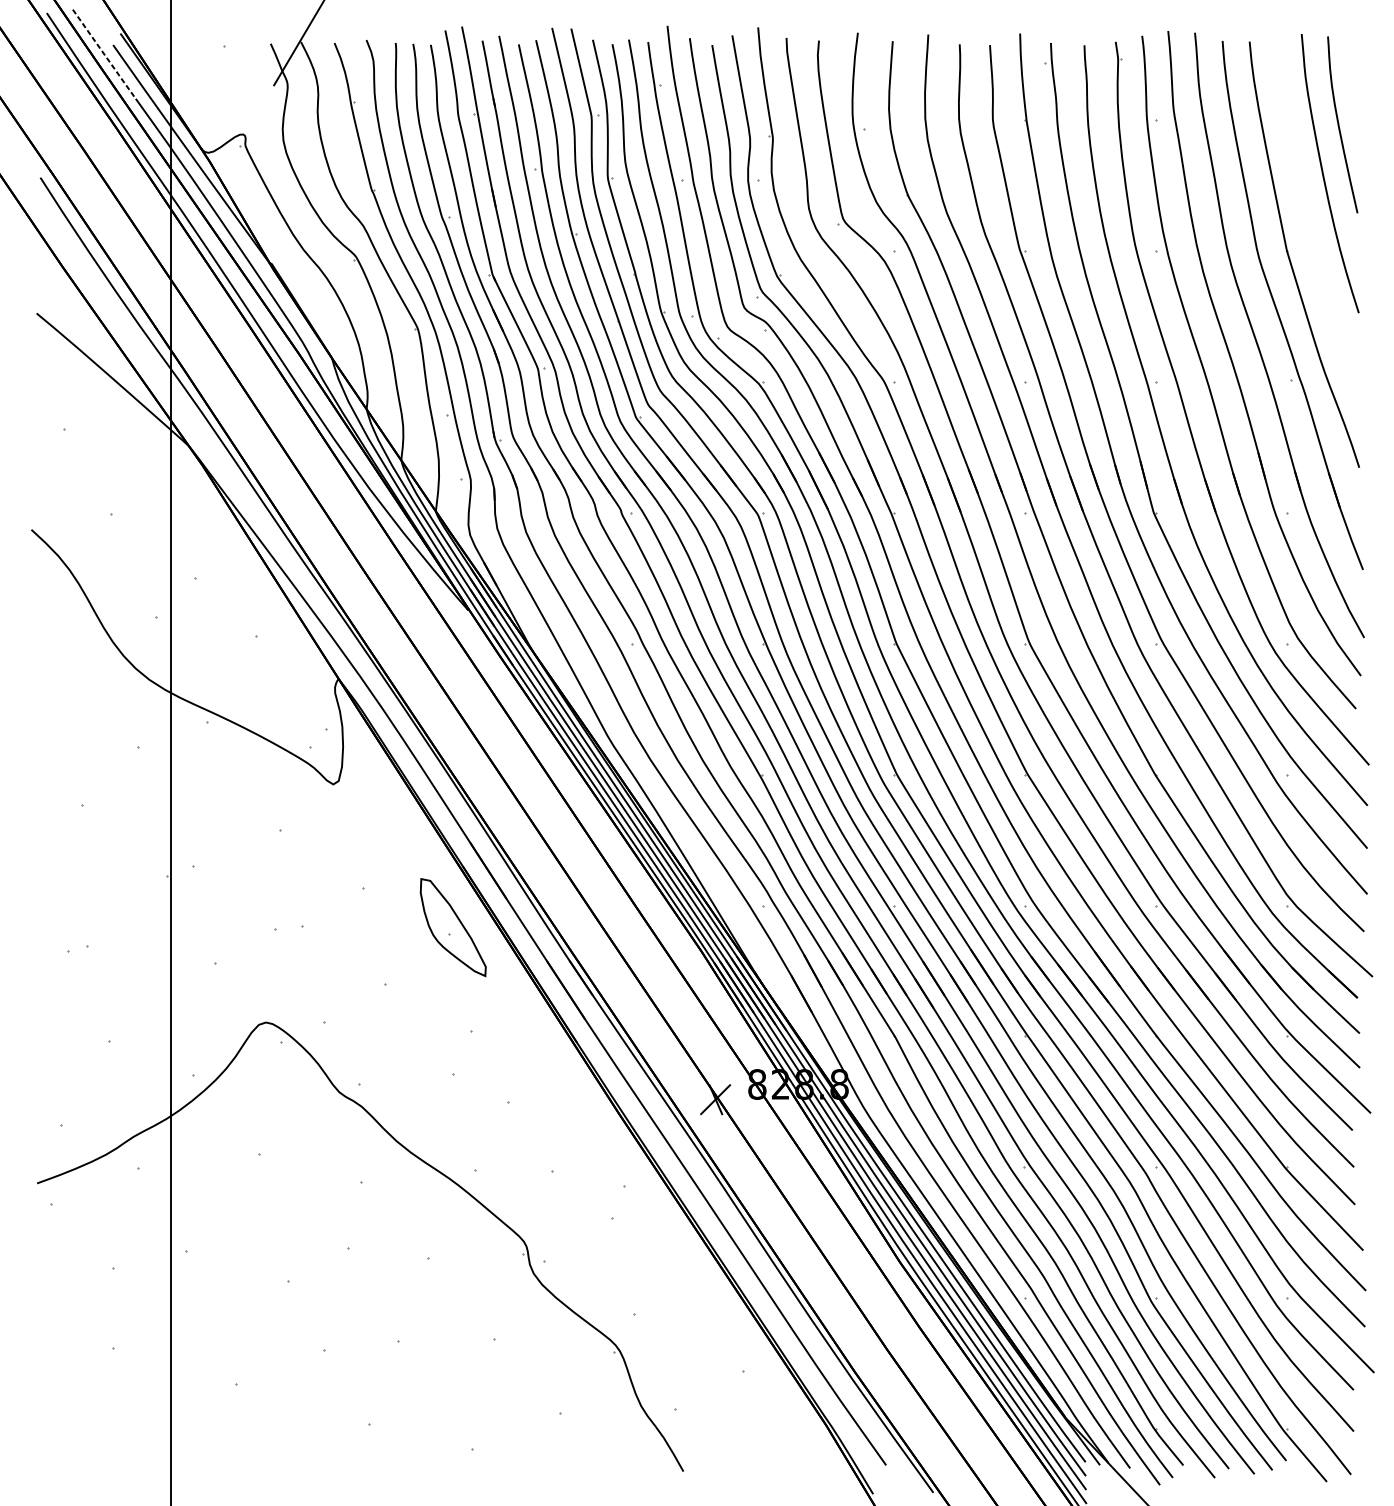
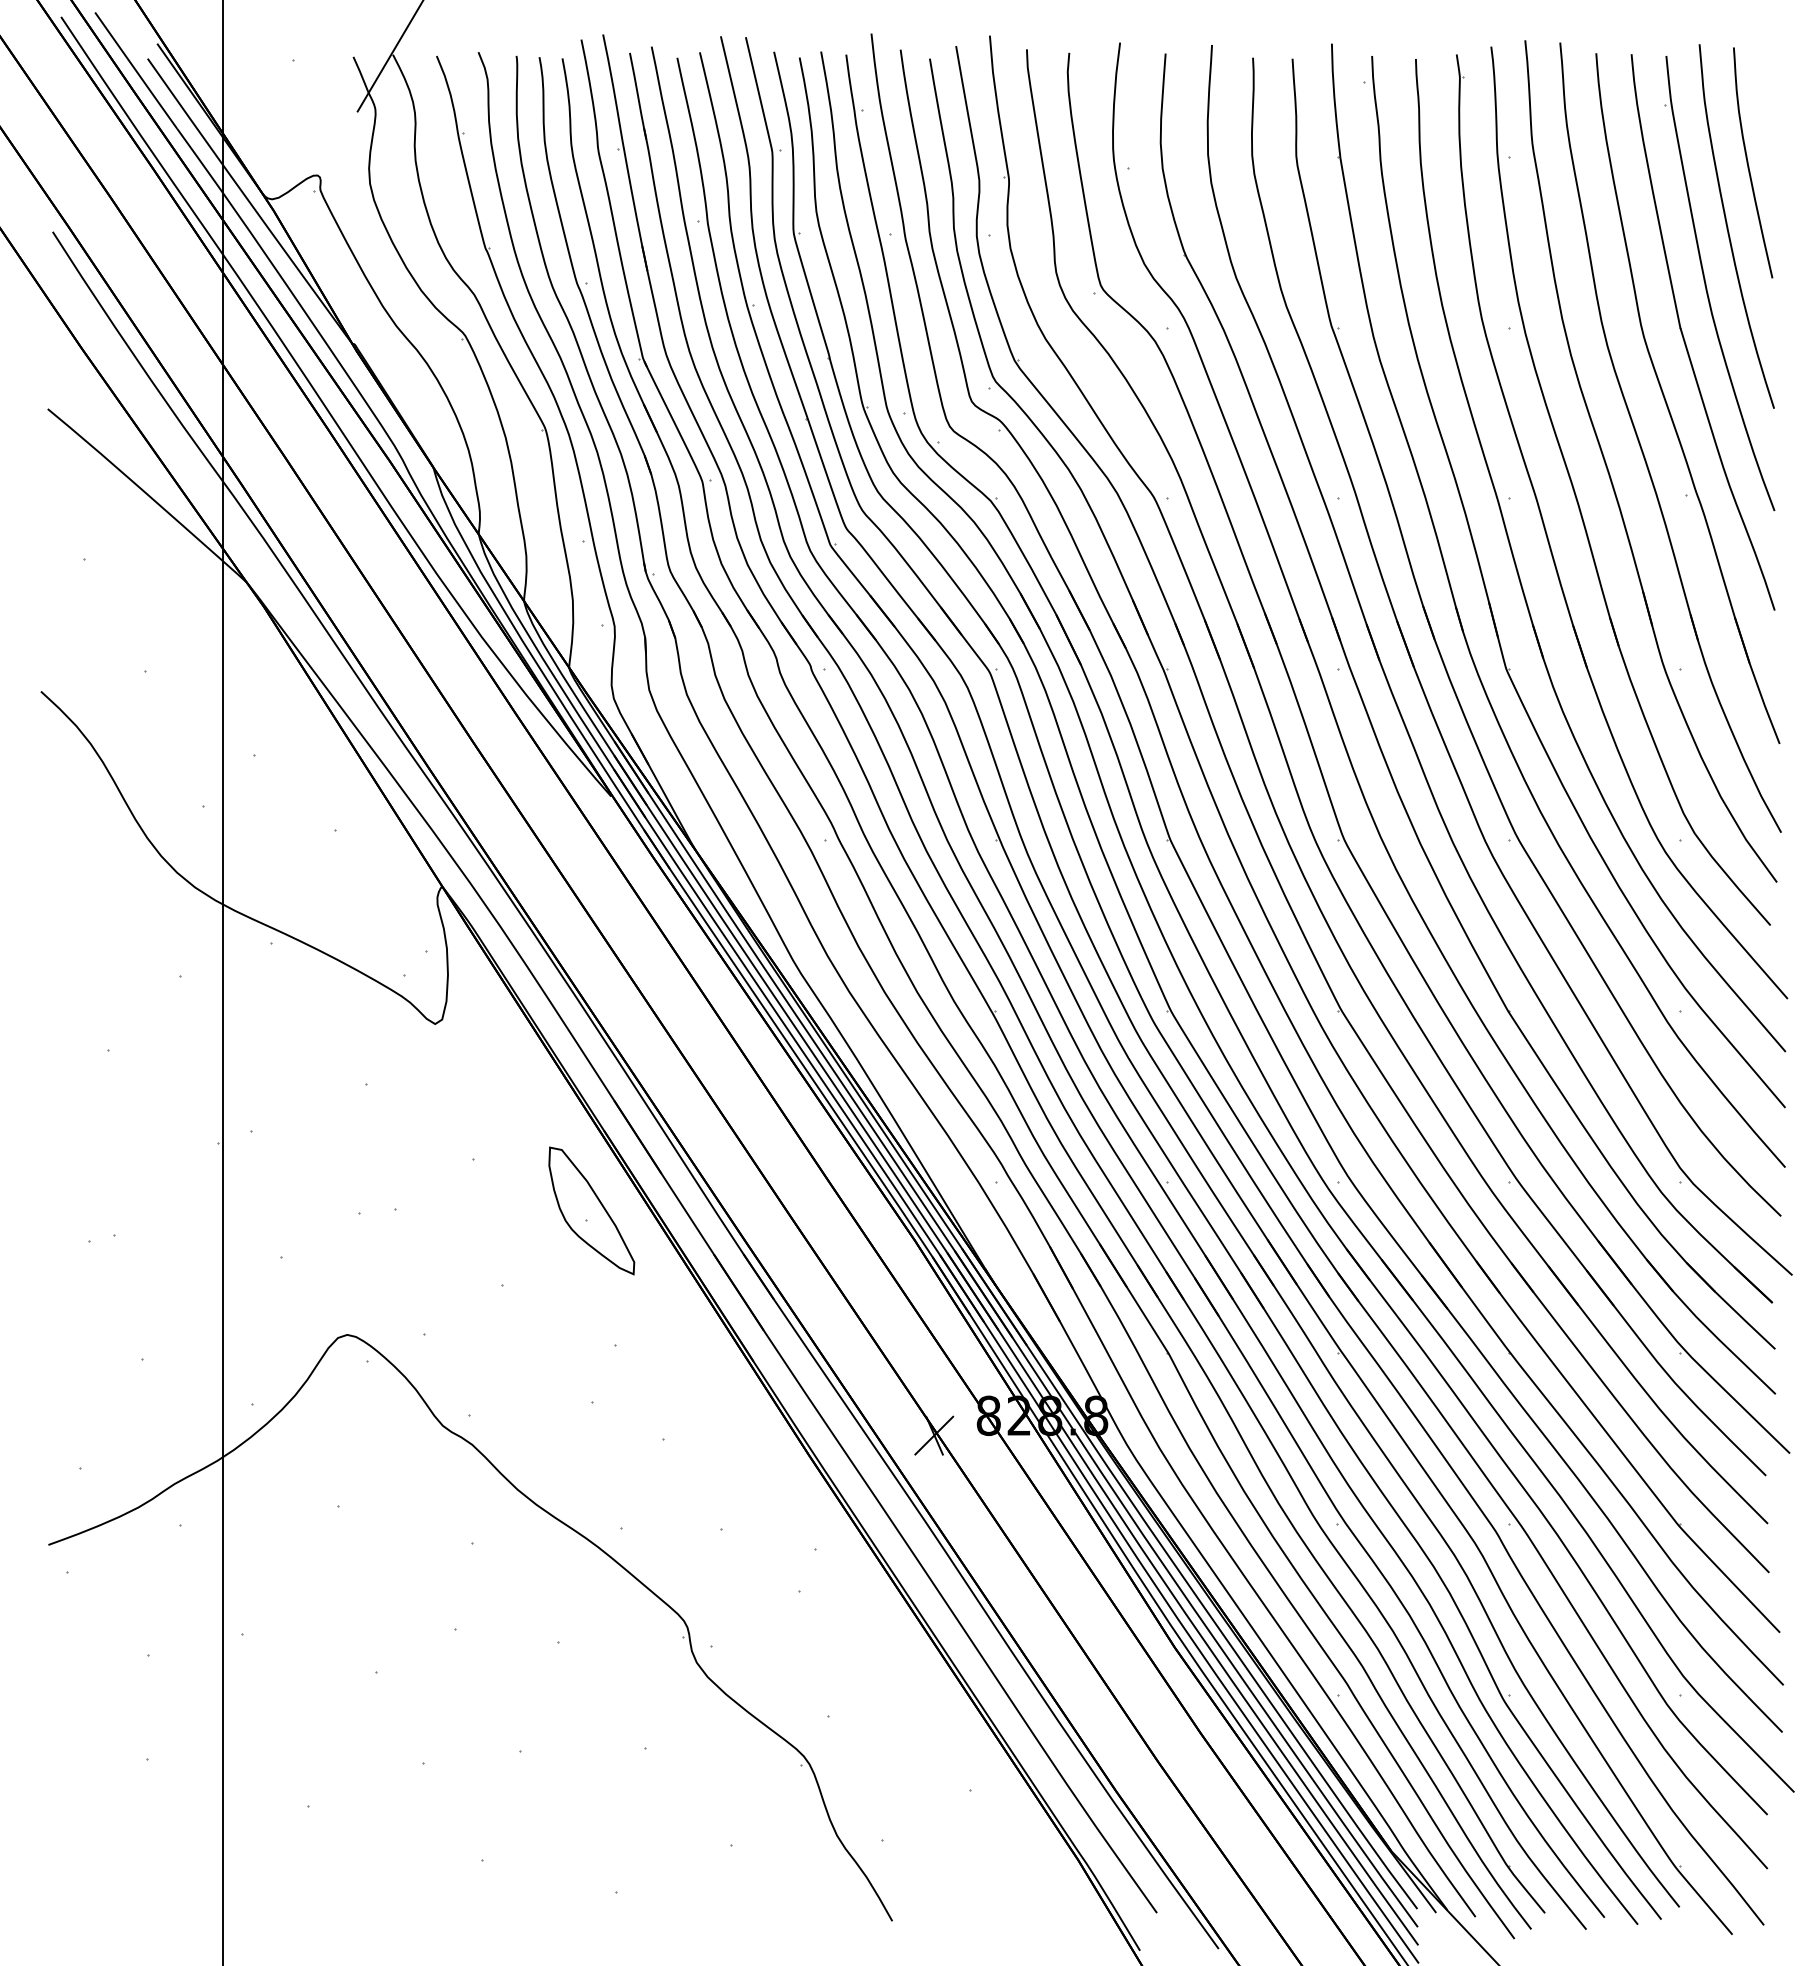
line: (104, 54) -> (136, 71), dashed -> solid
part: (1307, 217) -> (1706, 283), added

